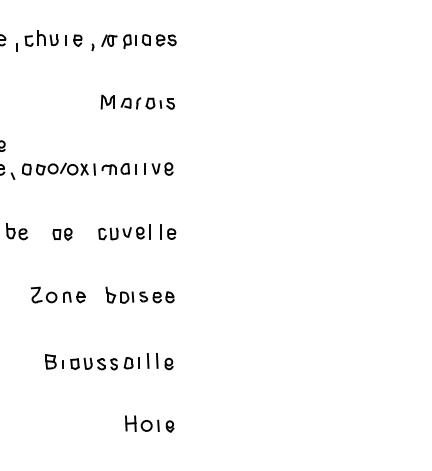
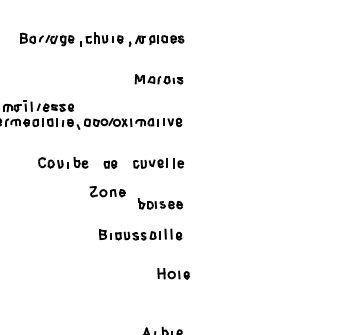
part: (57, 294) -> (107, 191), moved
part: (109, 361) -> (140, 234), moved
part: (149, 423) -> (173, 273), moved

